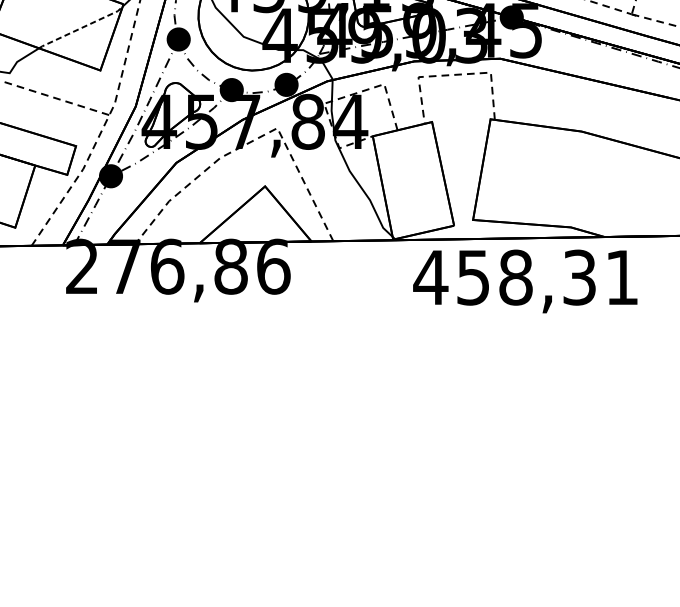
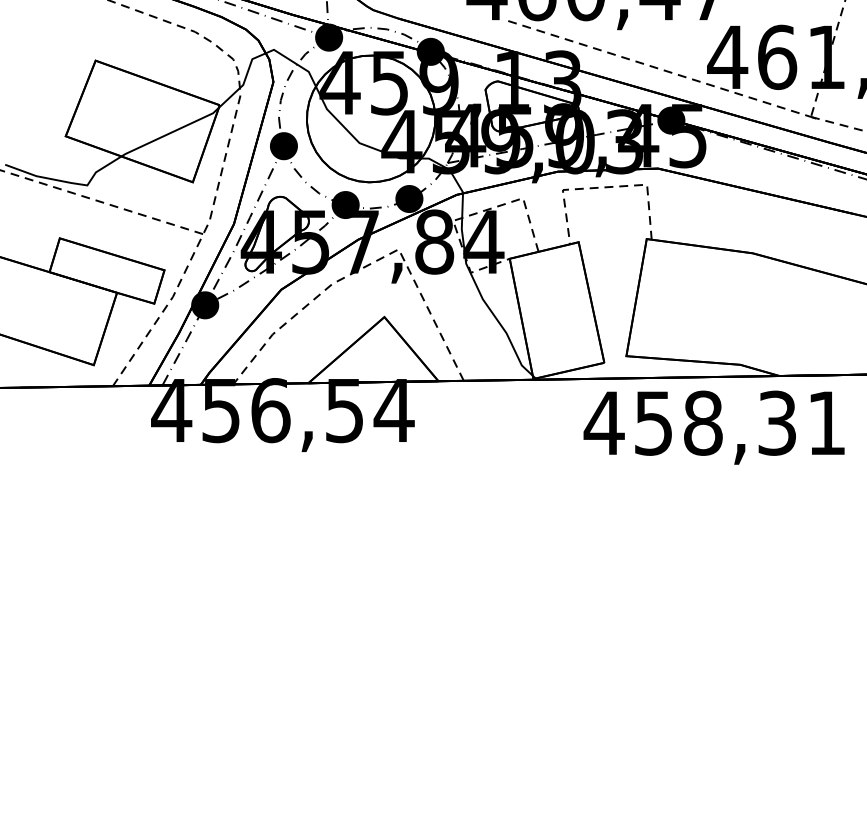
line: (81, 28) -> (170, 133), dashed -> solid
text: (177, 266) -> (282, 410), 276,86 -> 456,54
text: (524, 281) -> (713, 427), moved

